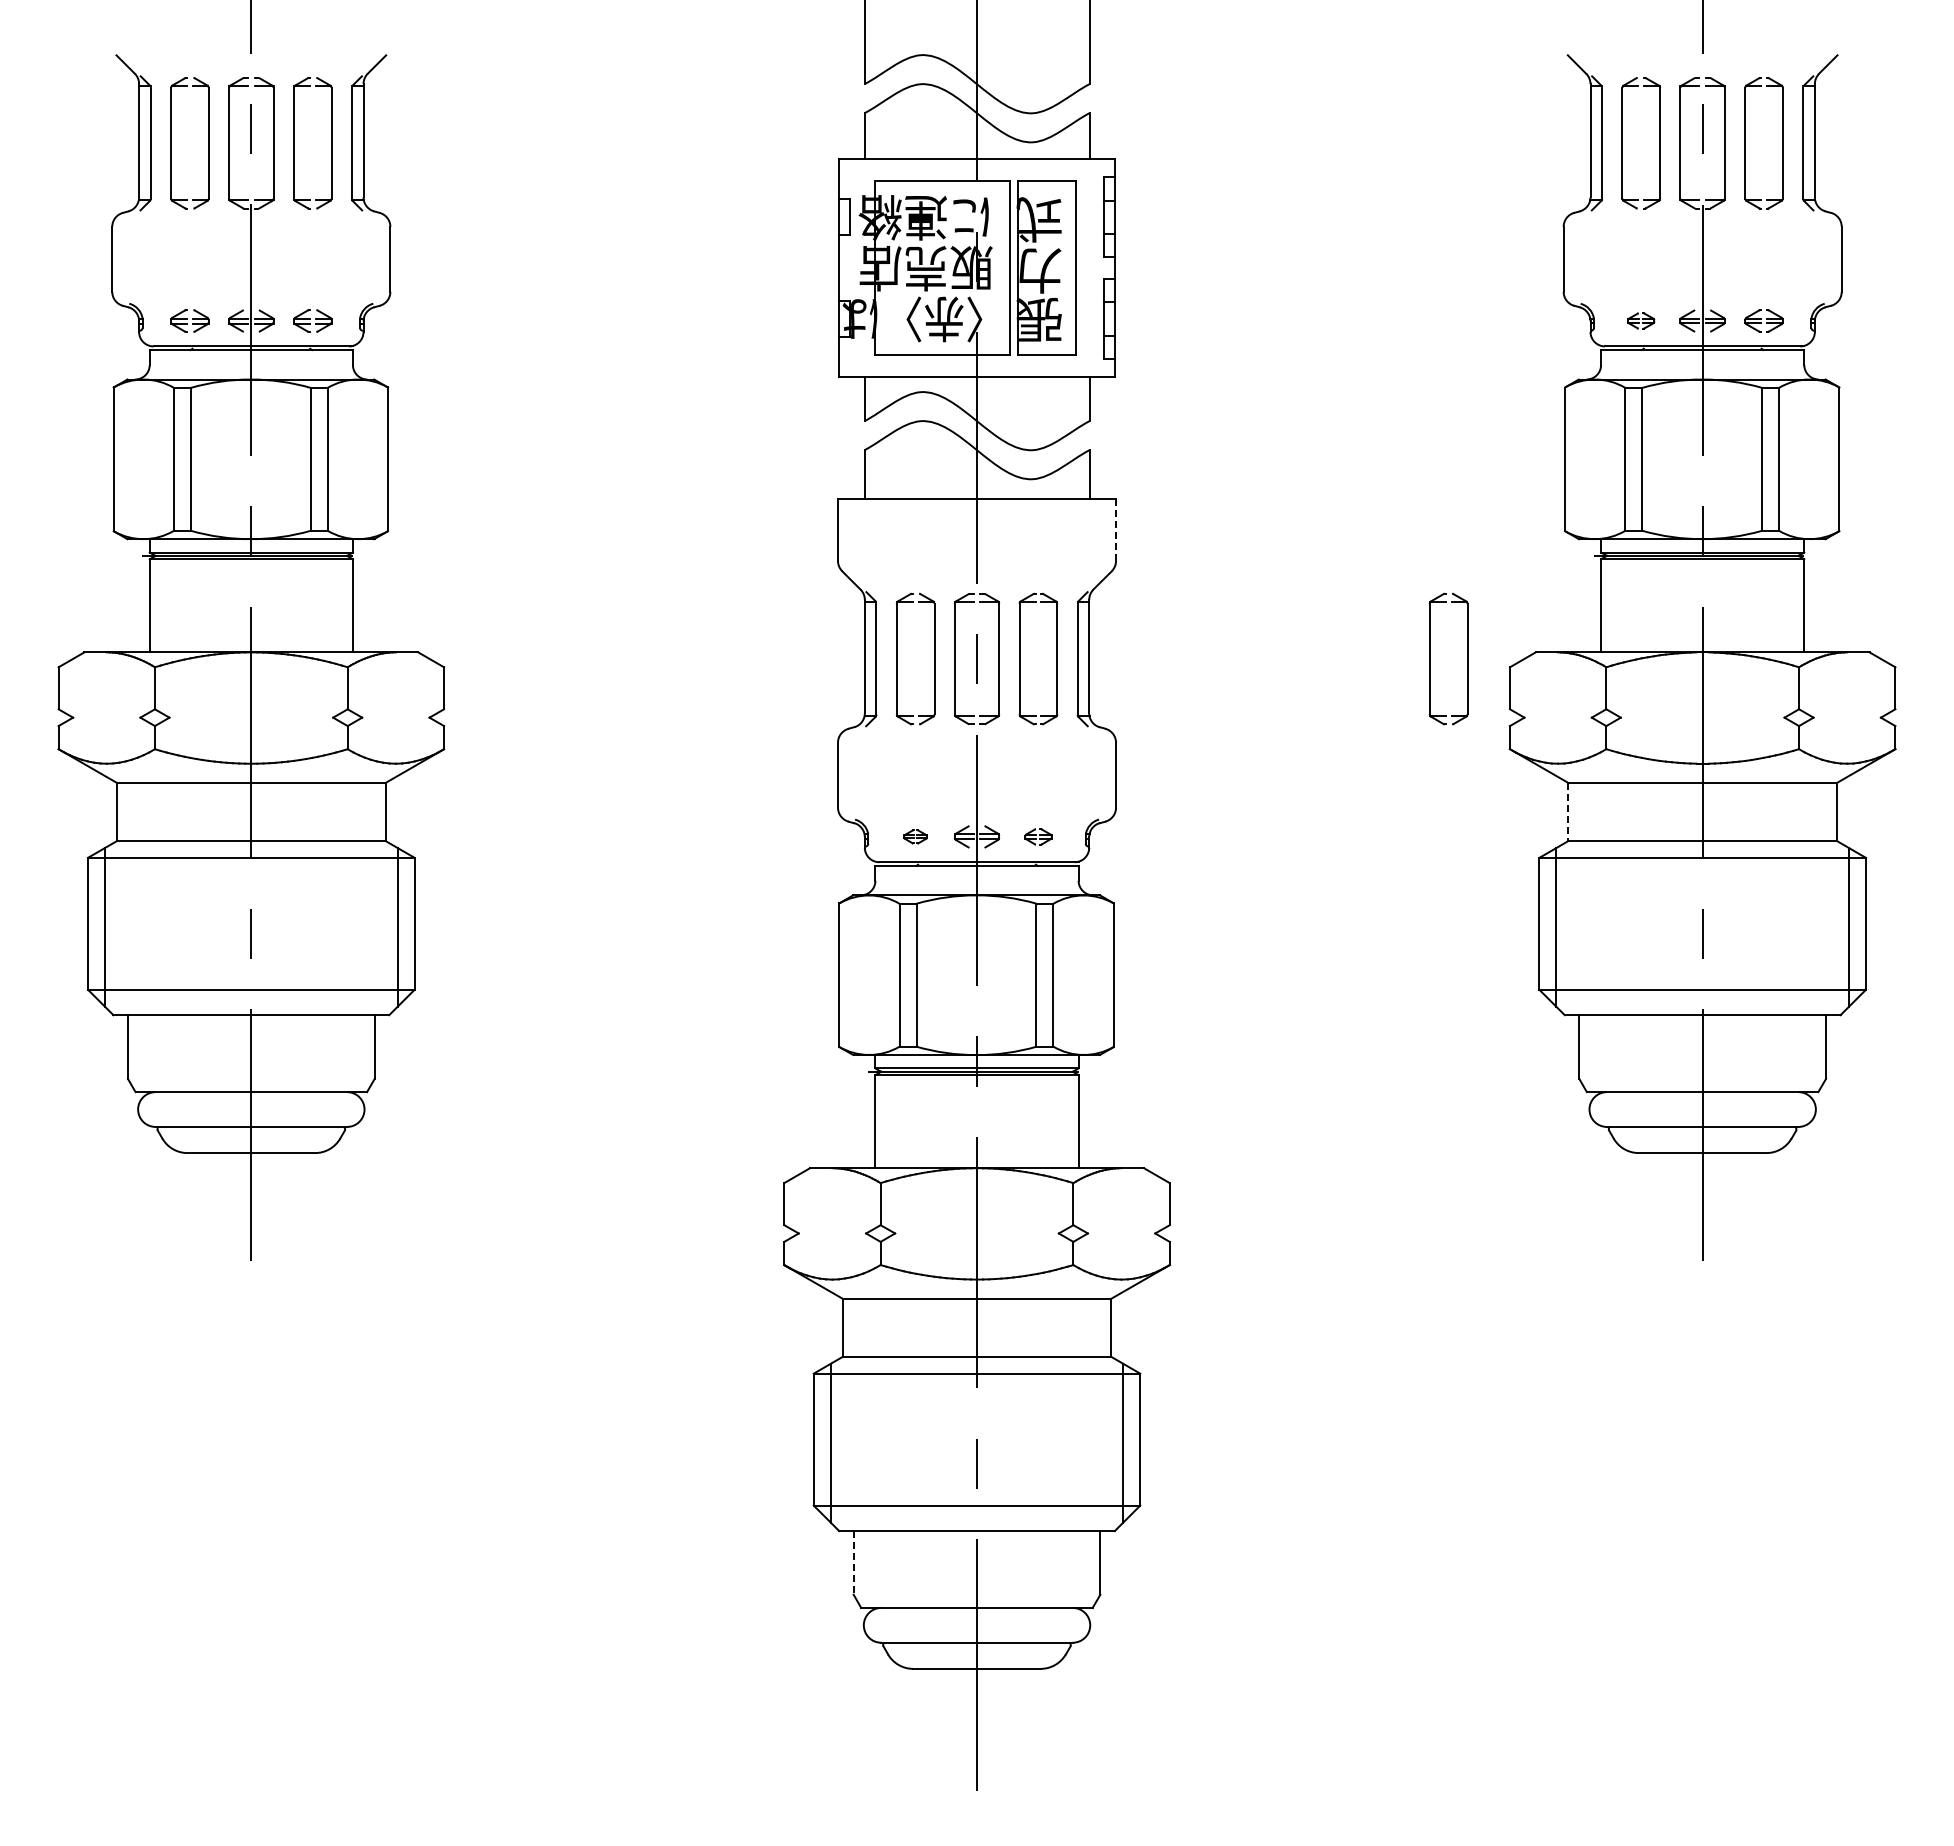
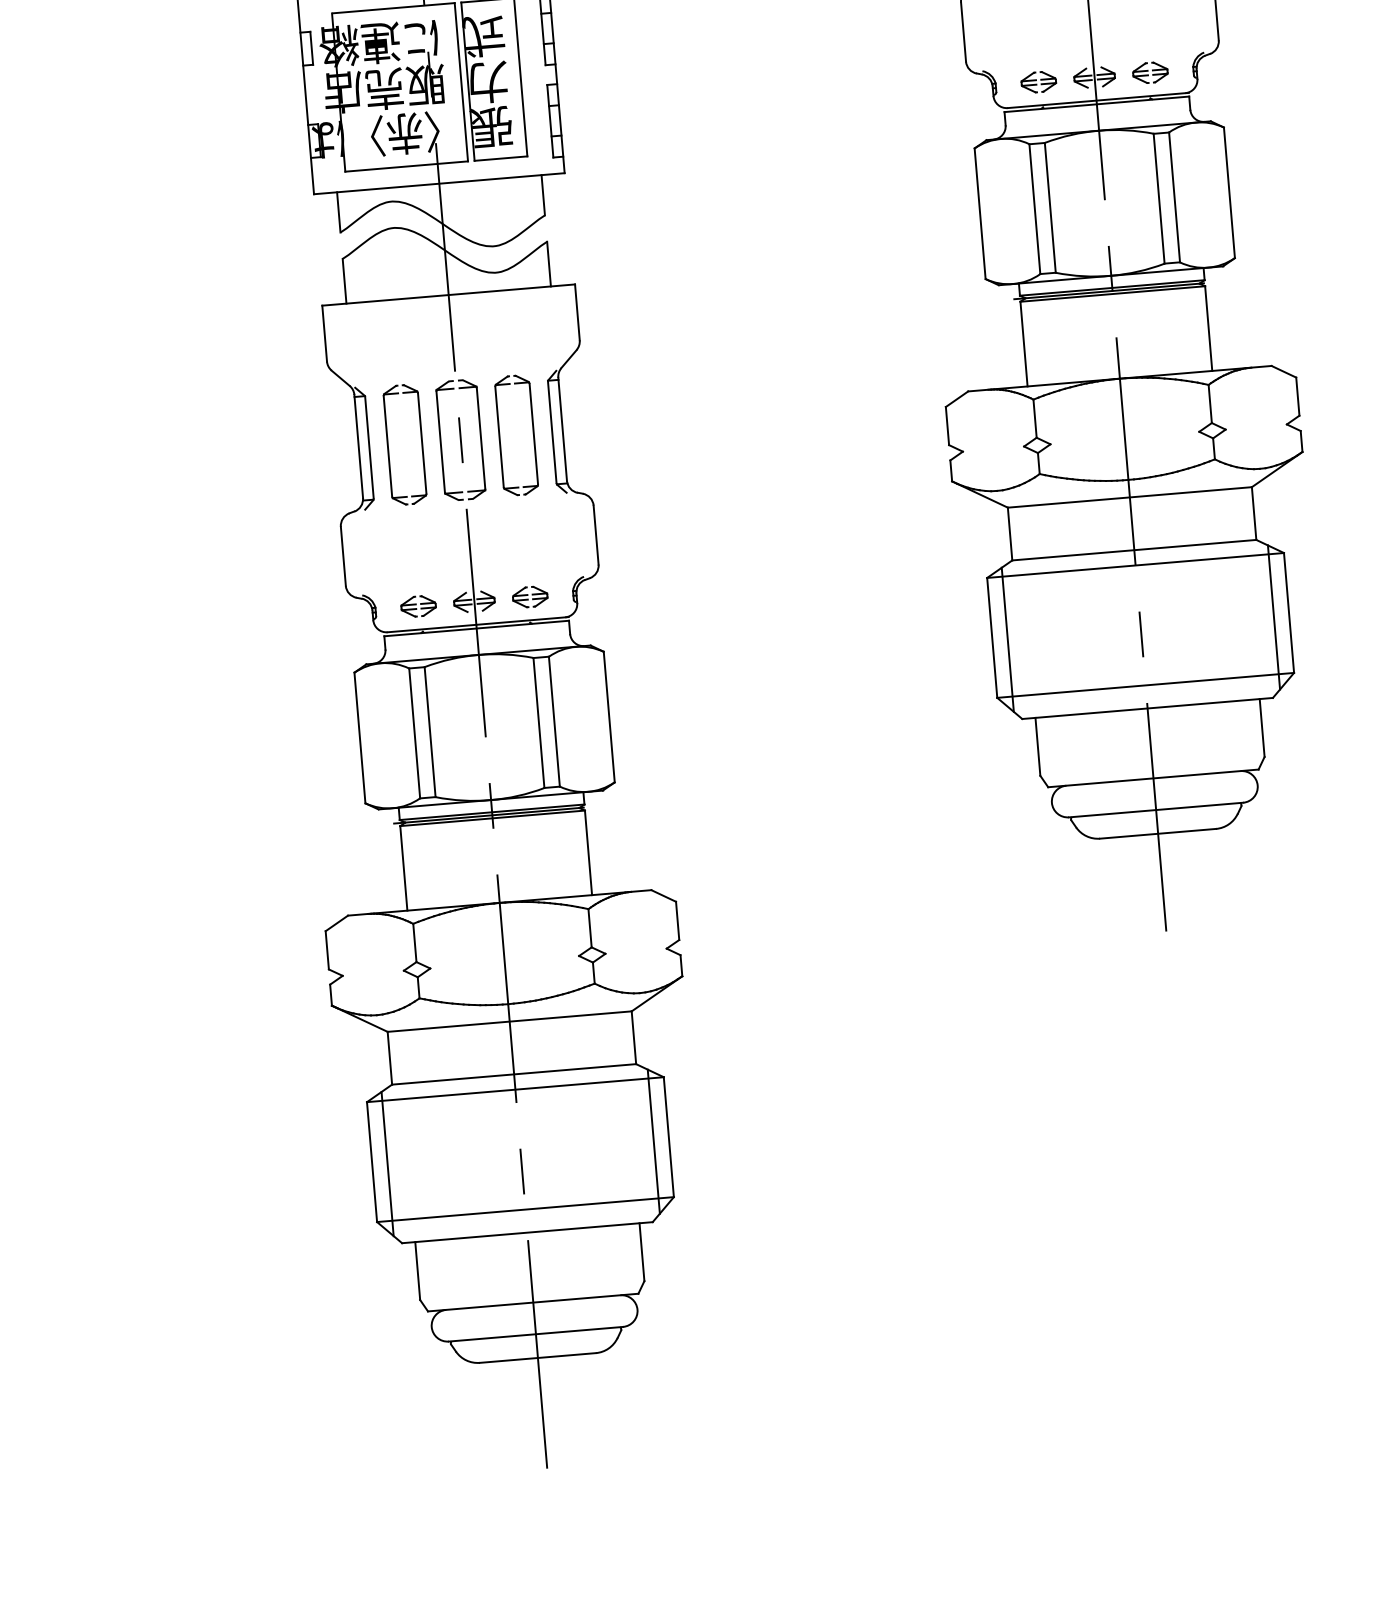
part: (1640, 320) -> (1038, 81), size x1.43
line: (1116, 530) -> (577, 312), dashed -> solid
part: (1430, 658) -> (872, 405), removed
line: (1568, 812) -> (1010, 534), dashed -> solid
part: (915, 836) -> (418, 606), size x1.67
part: (1038, 836) -> (530, 596), size x1.43
line: (853, 1562) -> (417, 1270), dashed -> solid

